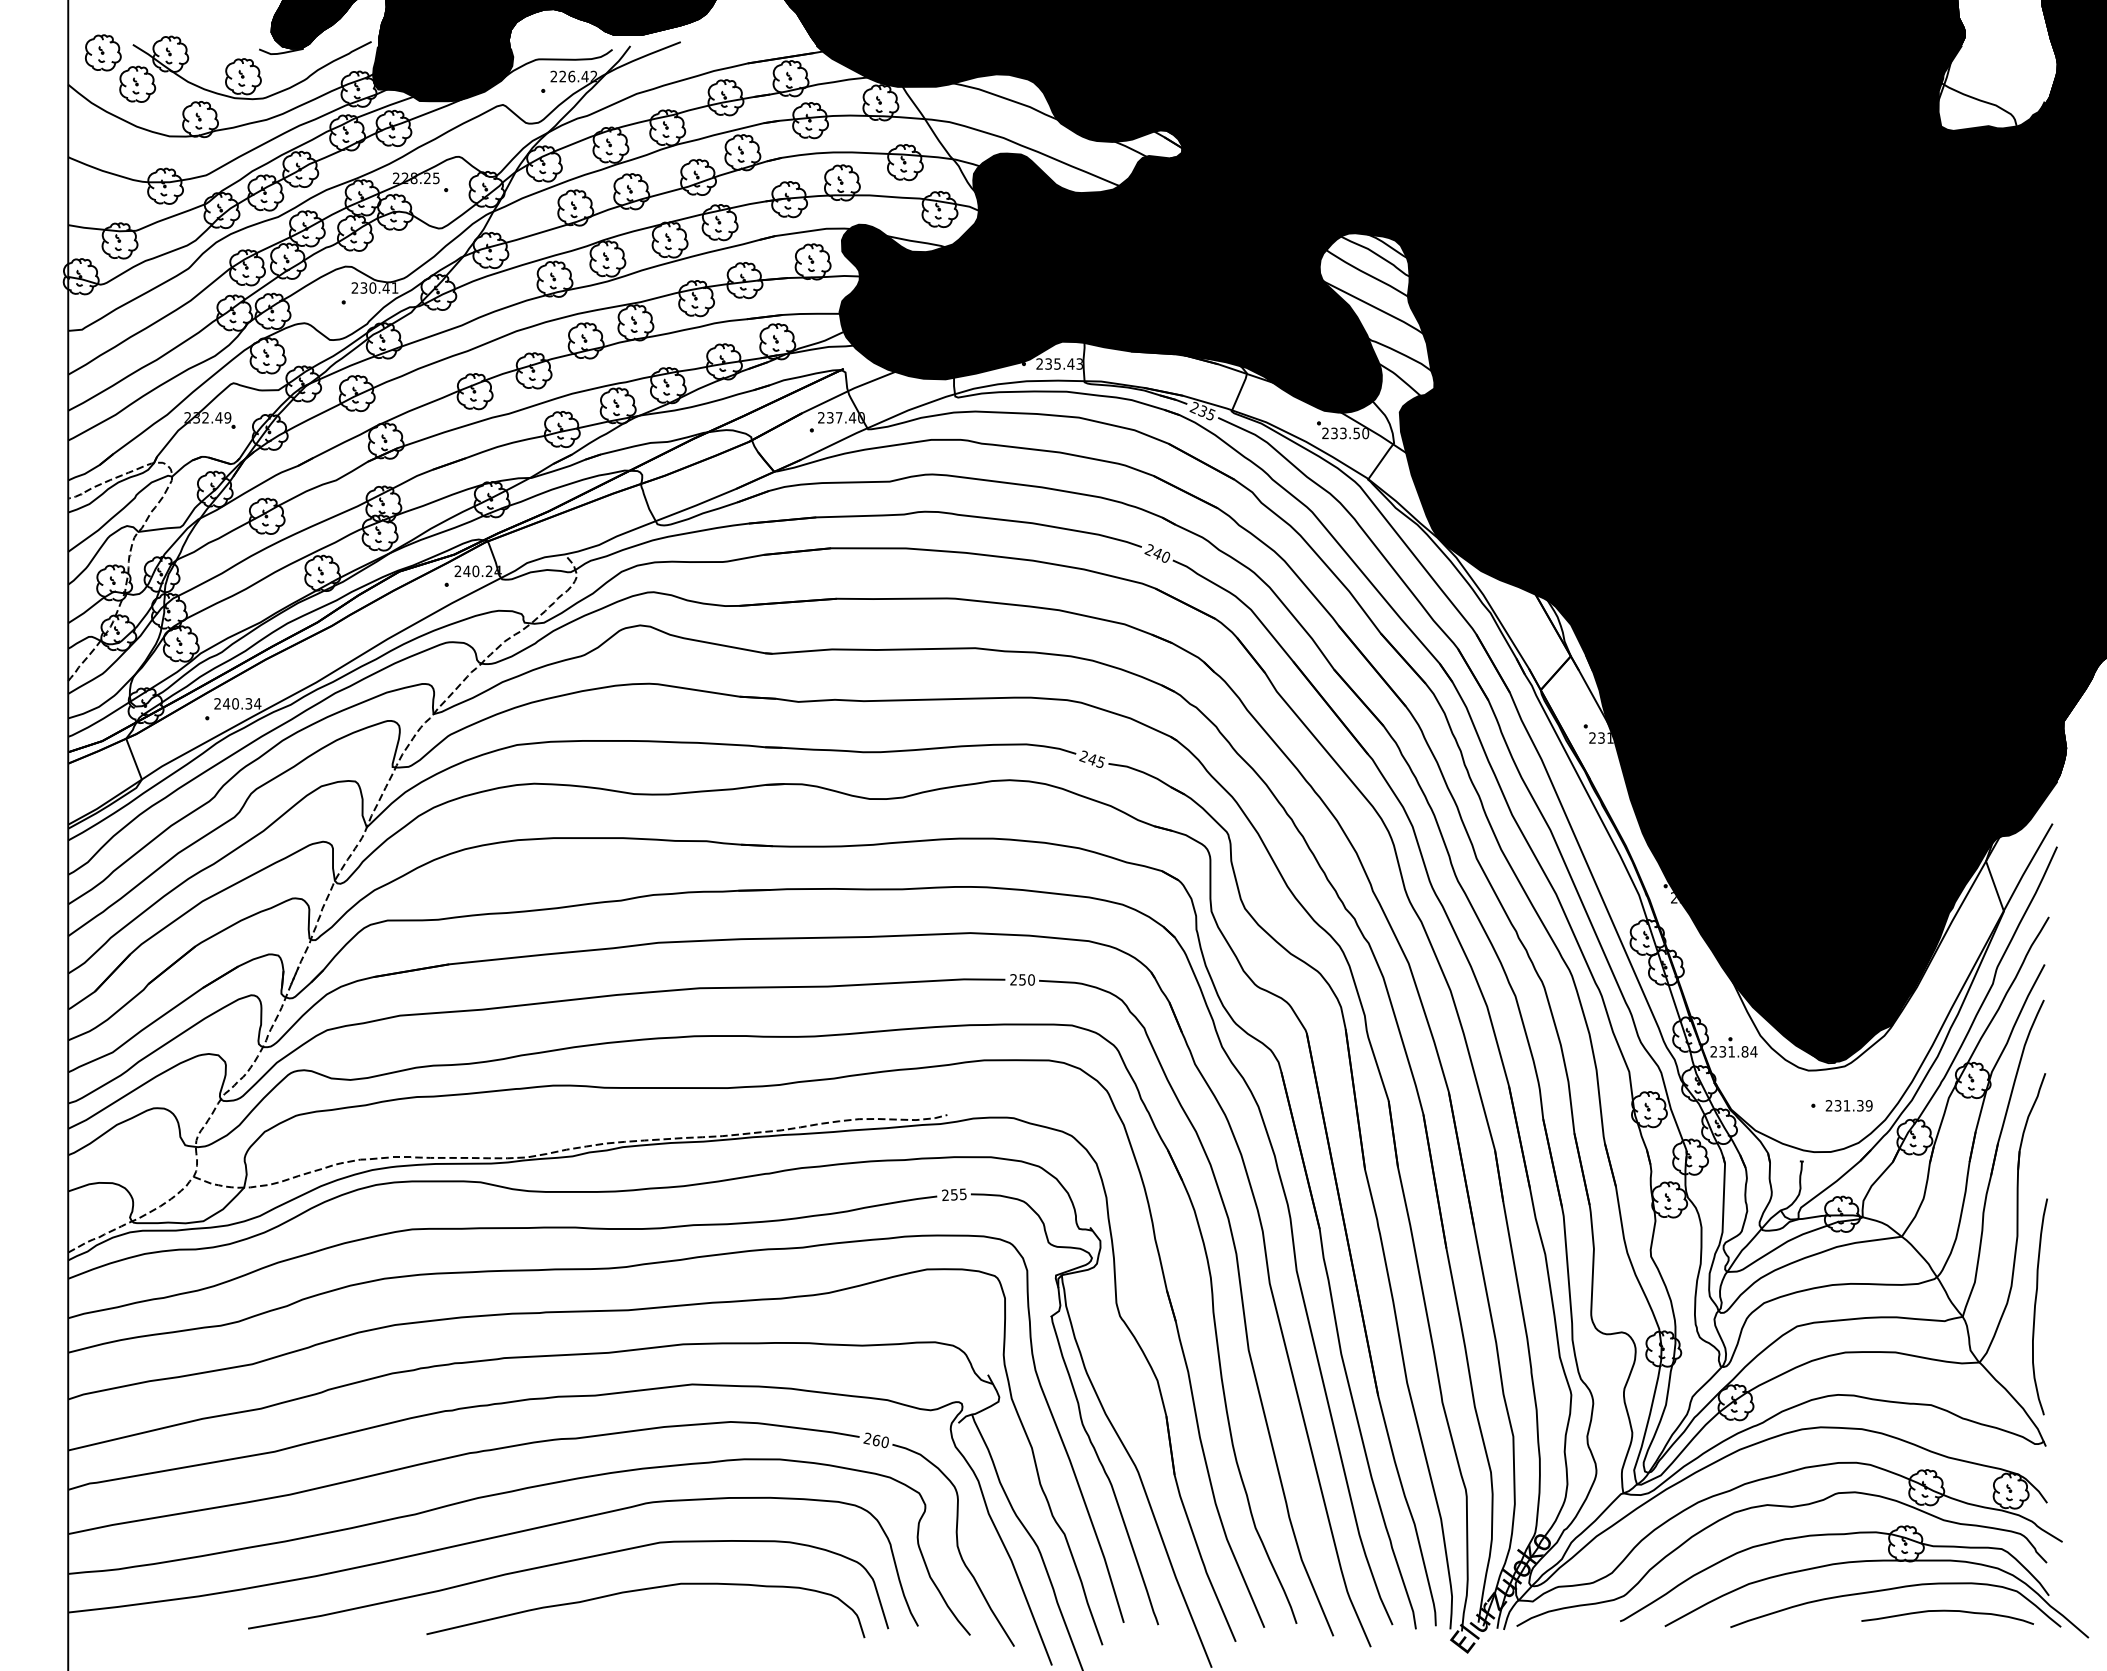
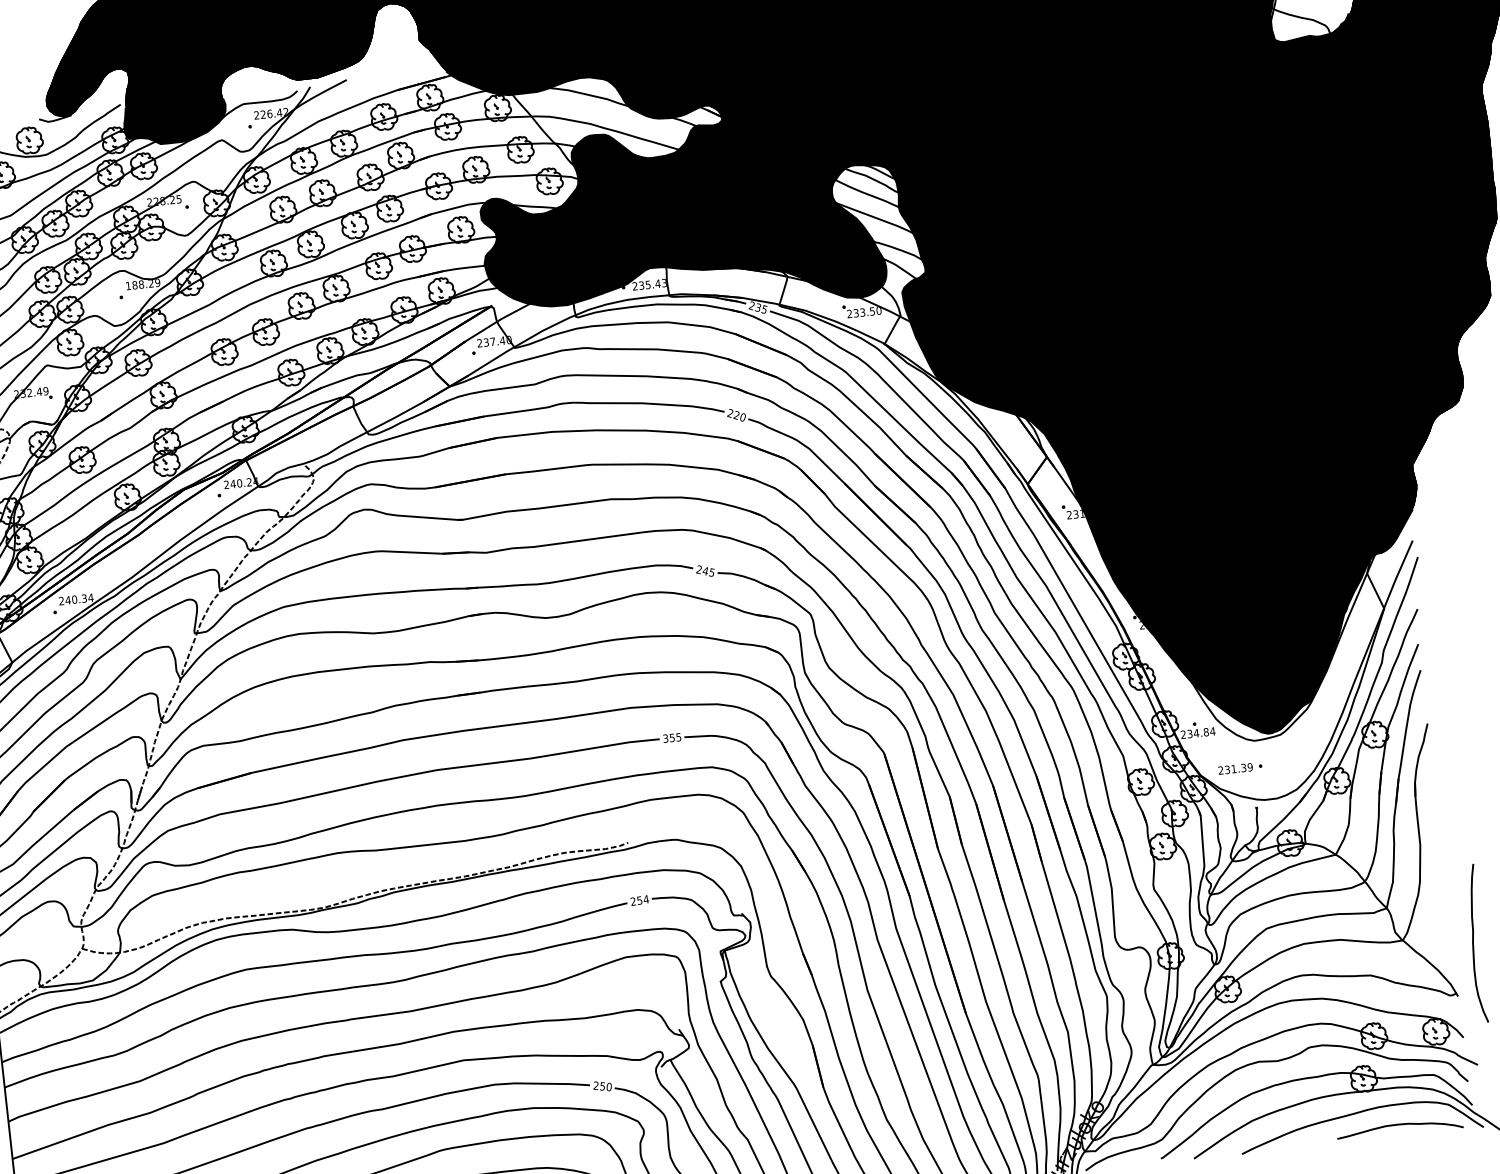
text: (374, 287) -> (142, 284), 230.41 -> 188.29
text: (1156, 553) -> (735, 415), 240 -> 220
text: (1022, 979) -> (672, 737), 250 -> 355
text: (1731, 1051) -> (1196, 733), 231.84 -> 234.84
text: (1848, 1105) -> (1235, 768), moved
text: (963, 1194) -> (646, 899), 255 -> 254
curve: (2036, 1304) -> (1473, 942), moved
text: (876, 1440) -> (602, 1086), 260 -> 250

